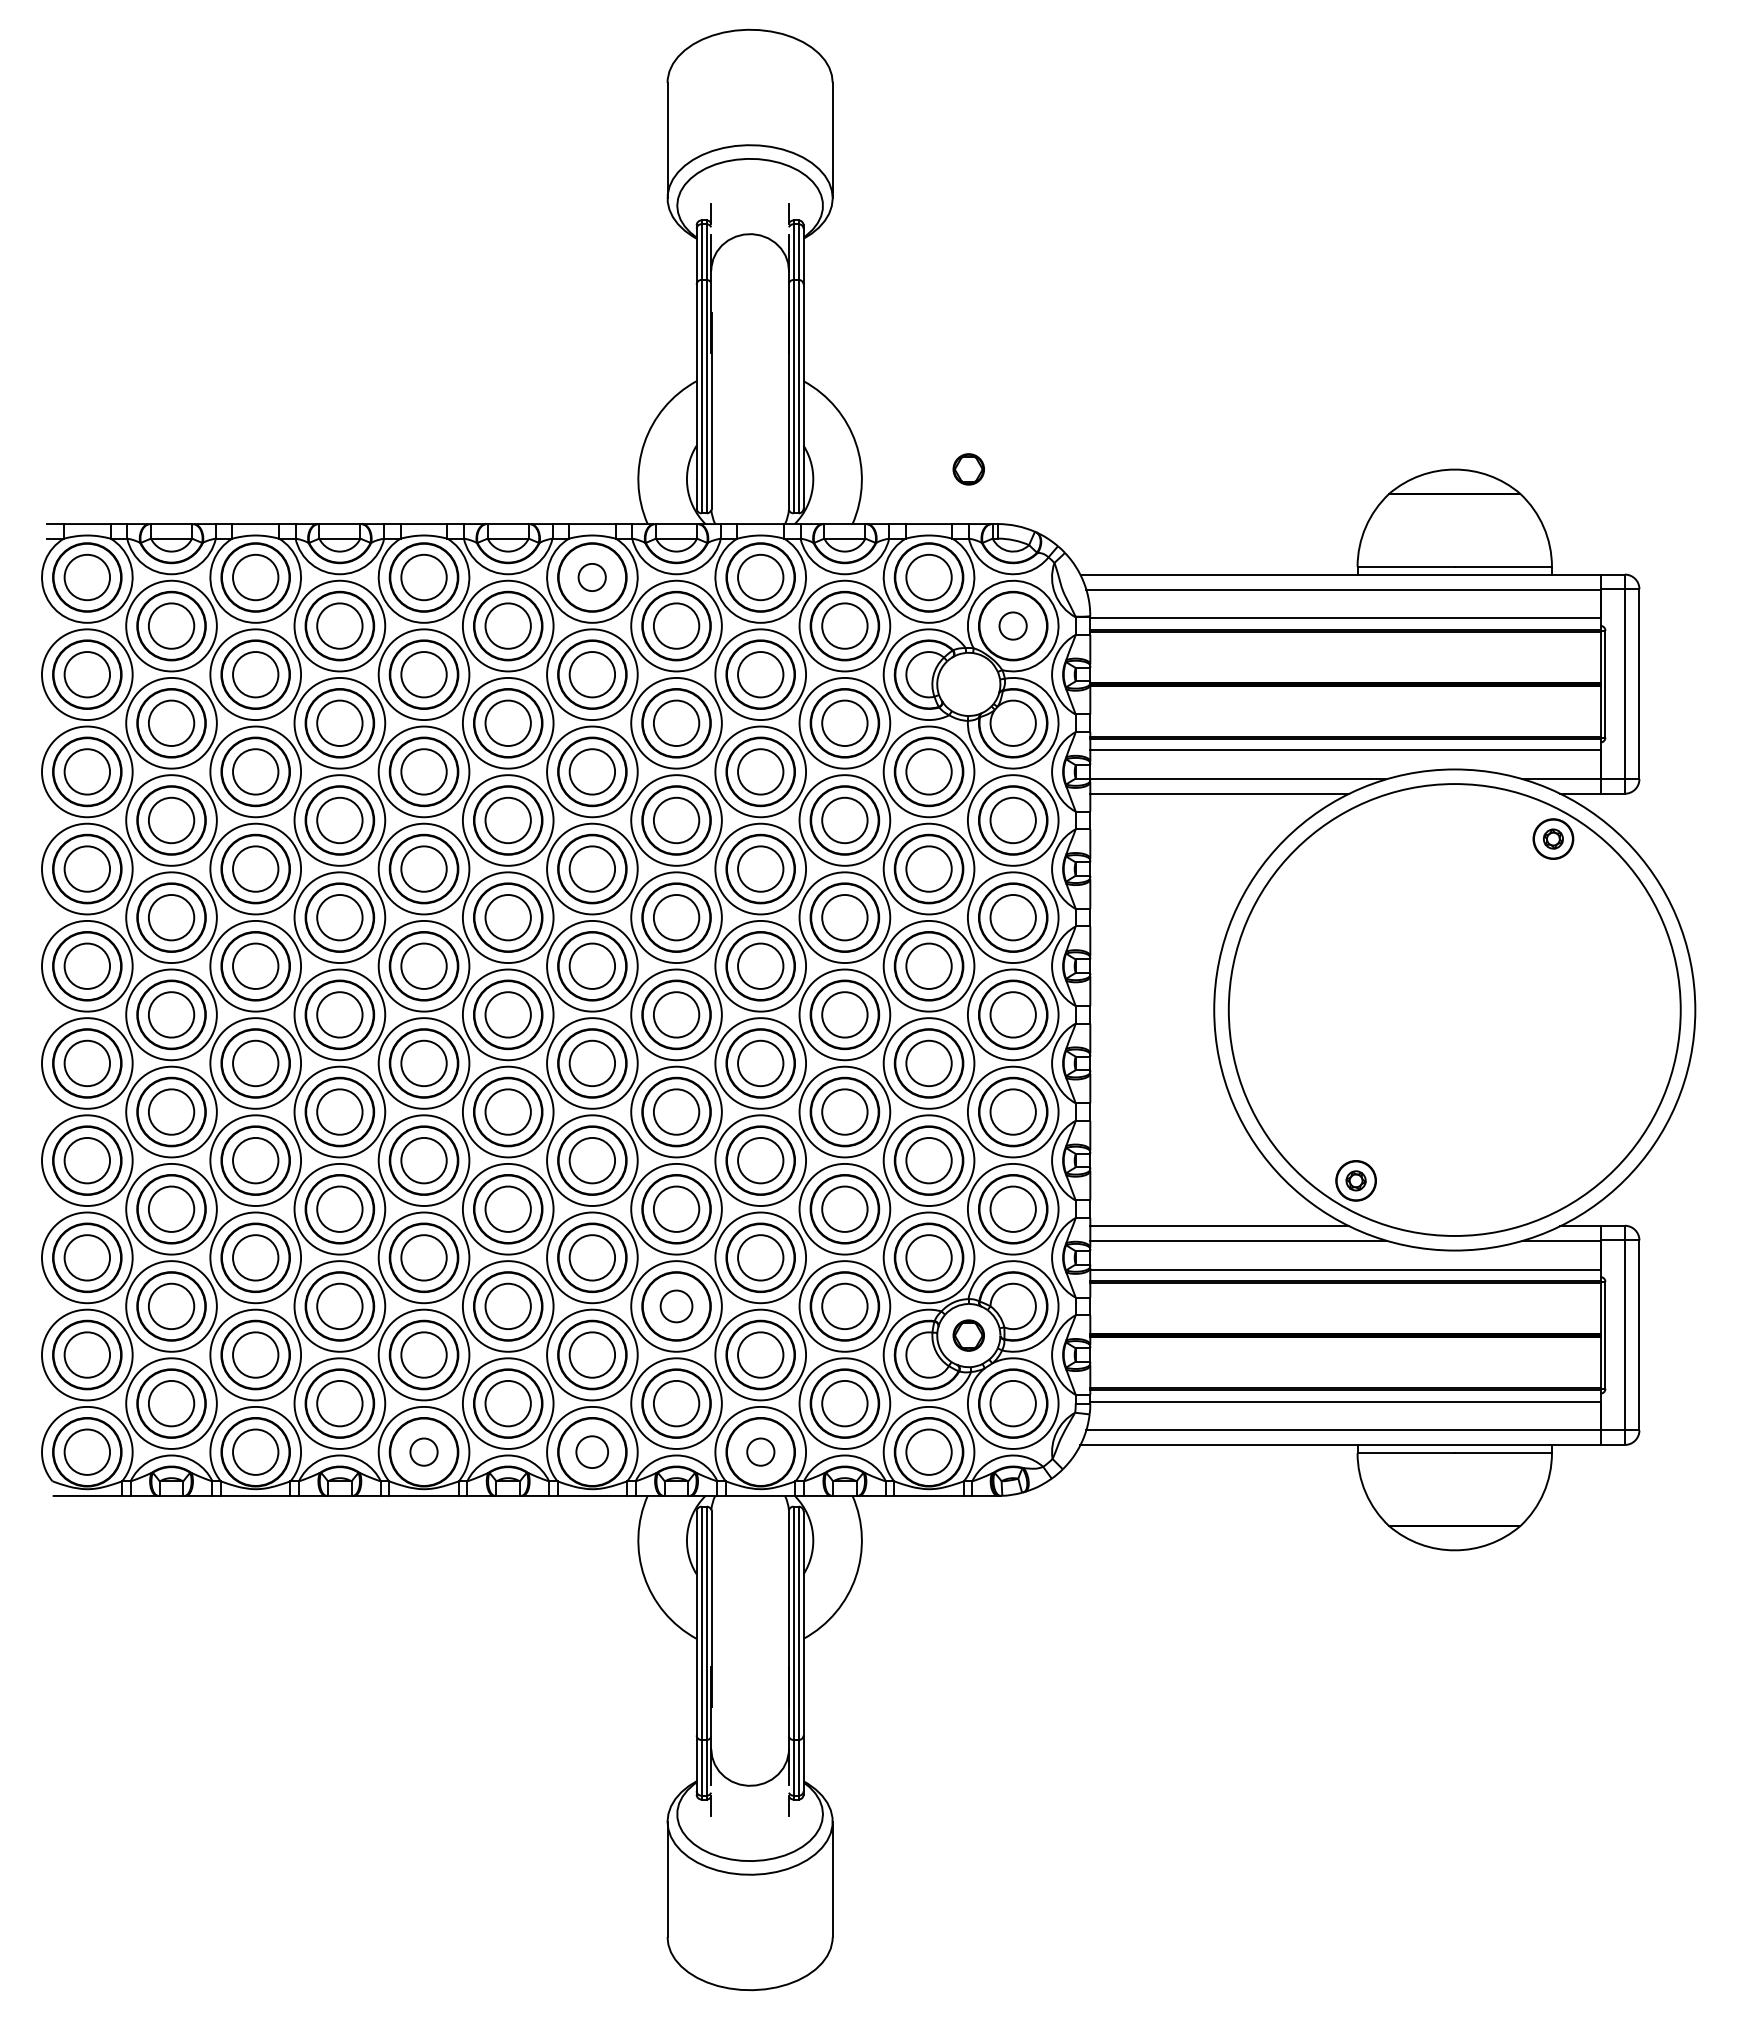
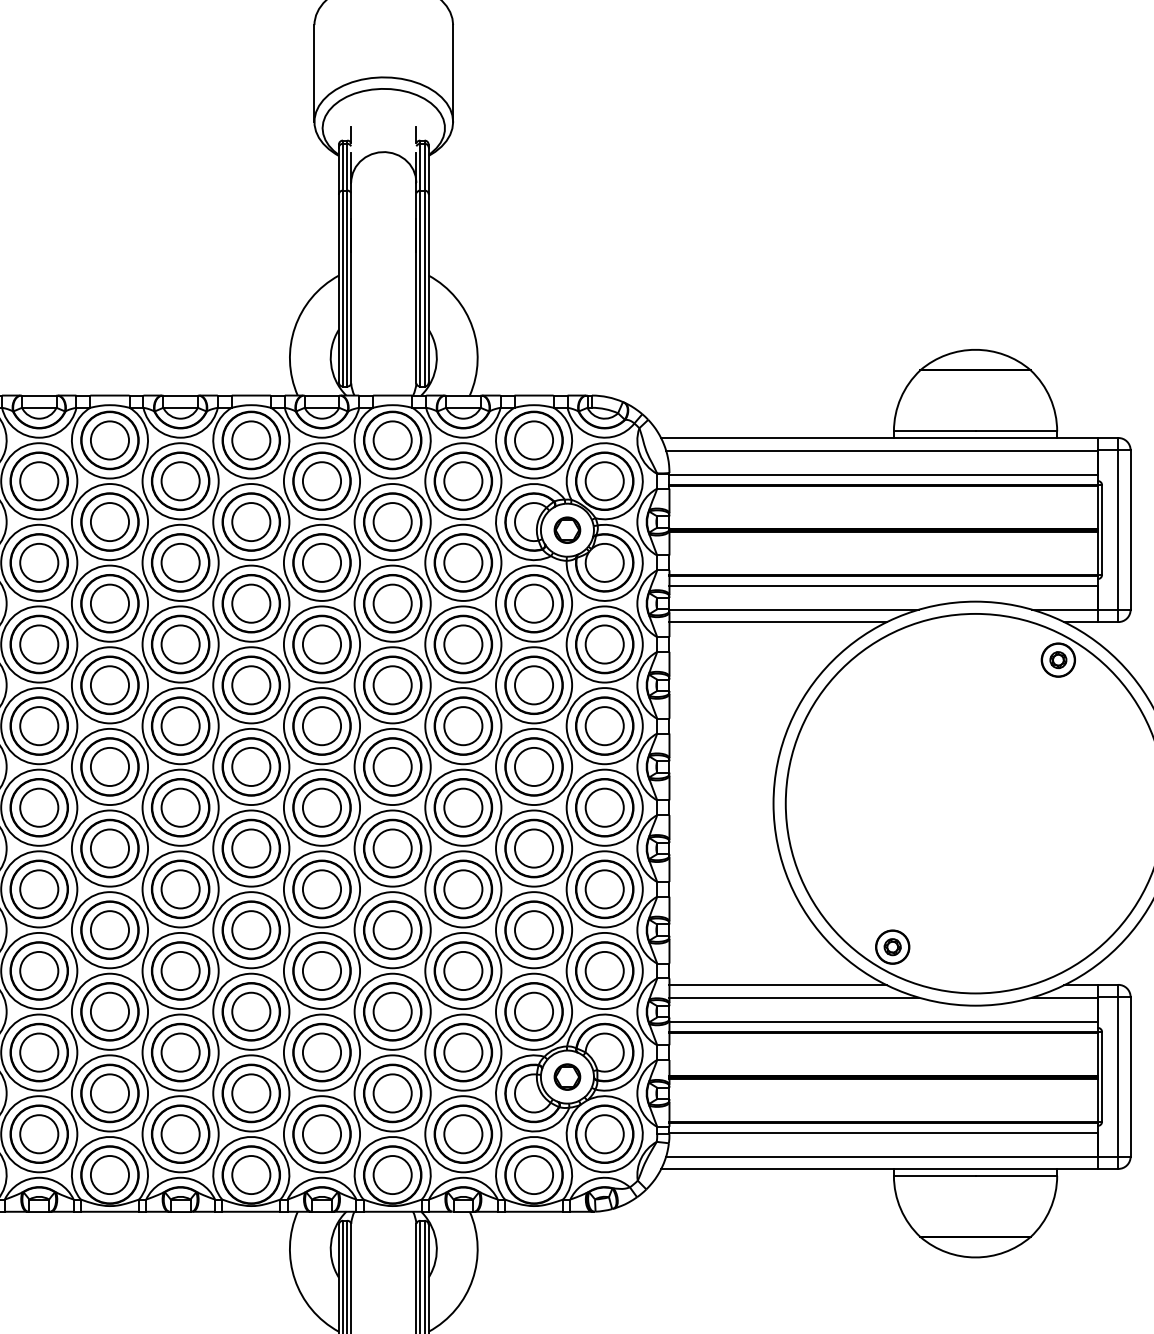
part: (968, 469) -> (567, 530), moved
circle: (591, 577) -> (250, 440), size x1.67
circle: (1012, 625) -> (604, 480), size x1.67
circle: (676, 1306) -> (321, 1052), size x1.43
circle: (423, 1451) -> (109, 1174), size x1.67
circle: (591, 1451) -> (250, 1174), size x1.43
circle: (760, 1451) -> (392, 1174), size x1.67

